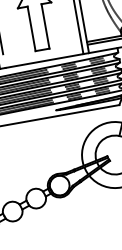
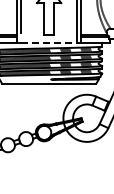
line: (44, 61) -> (49, 43), solid -> dashed

